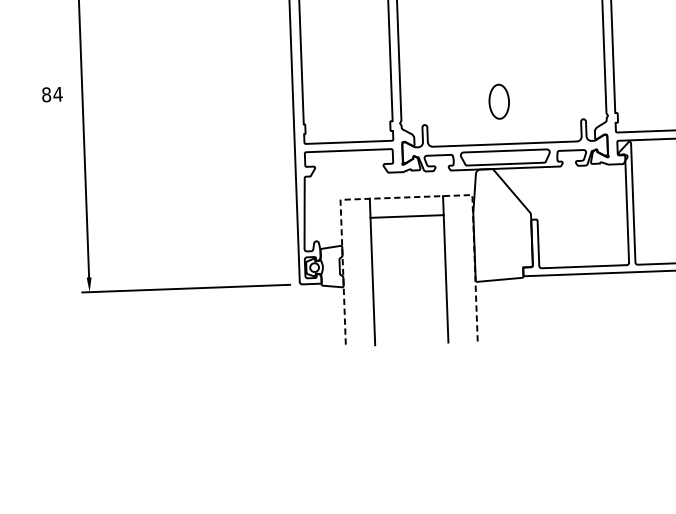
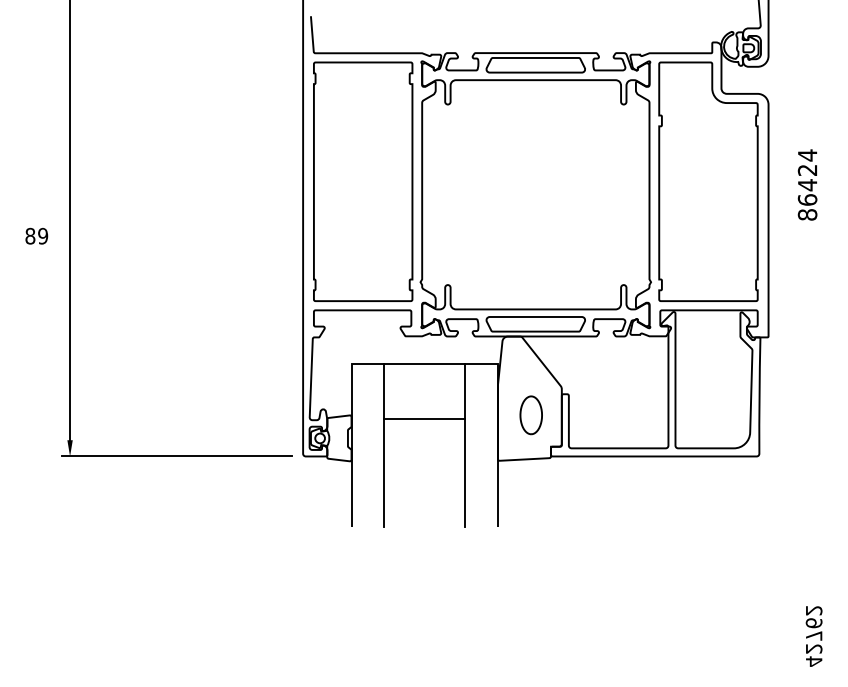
text: (57, 93) -> (42, 235), 84 -> 89
part: (498, 101) -> (530, 415), moved
line: (406, 197) -> (424, 364), dashed -> solid
line: (407, 216) -> (424, 418), moved

